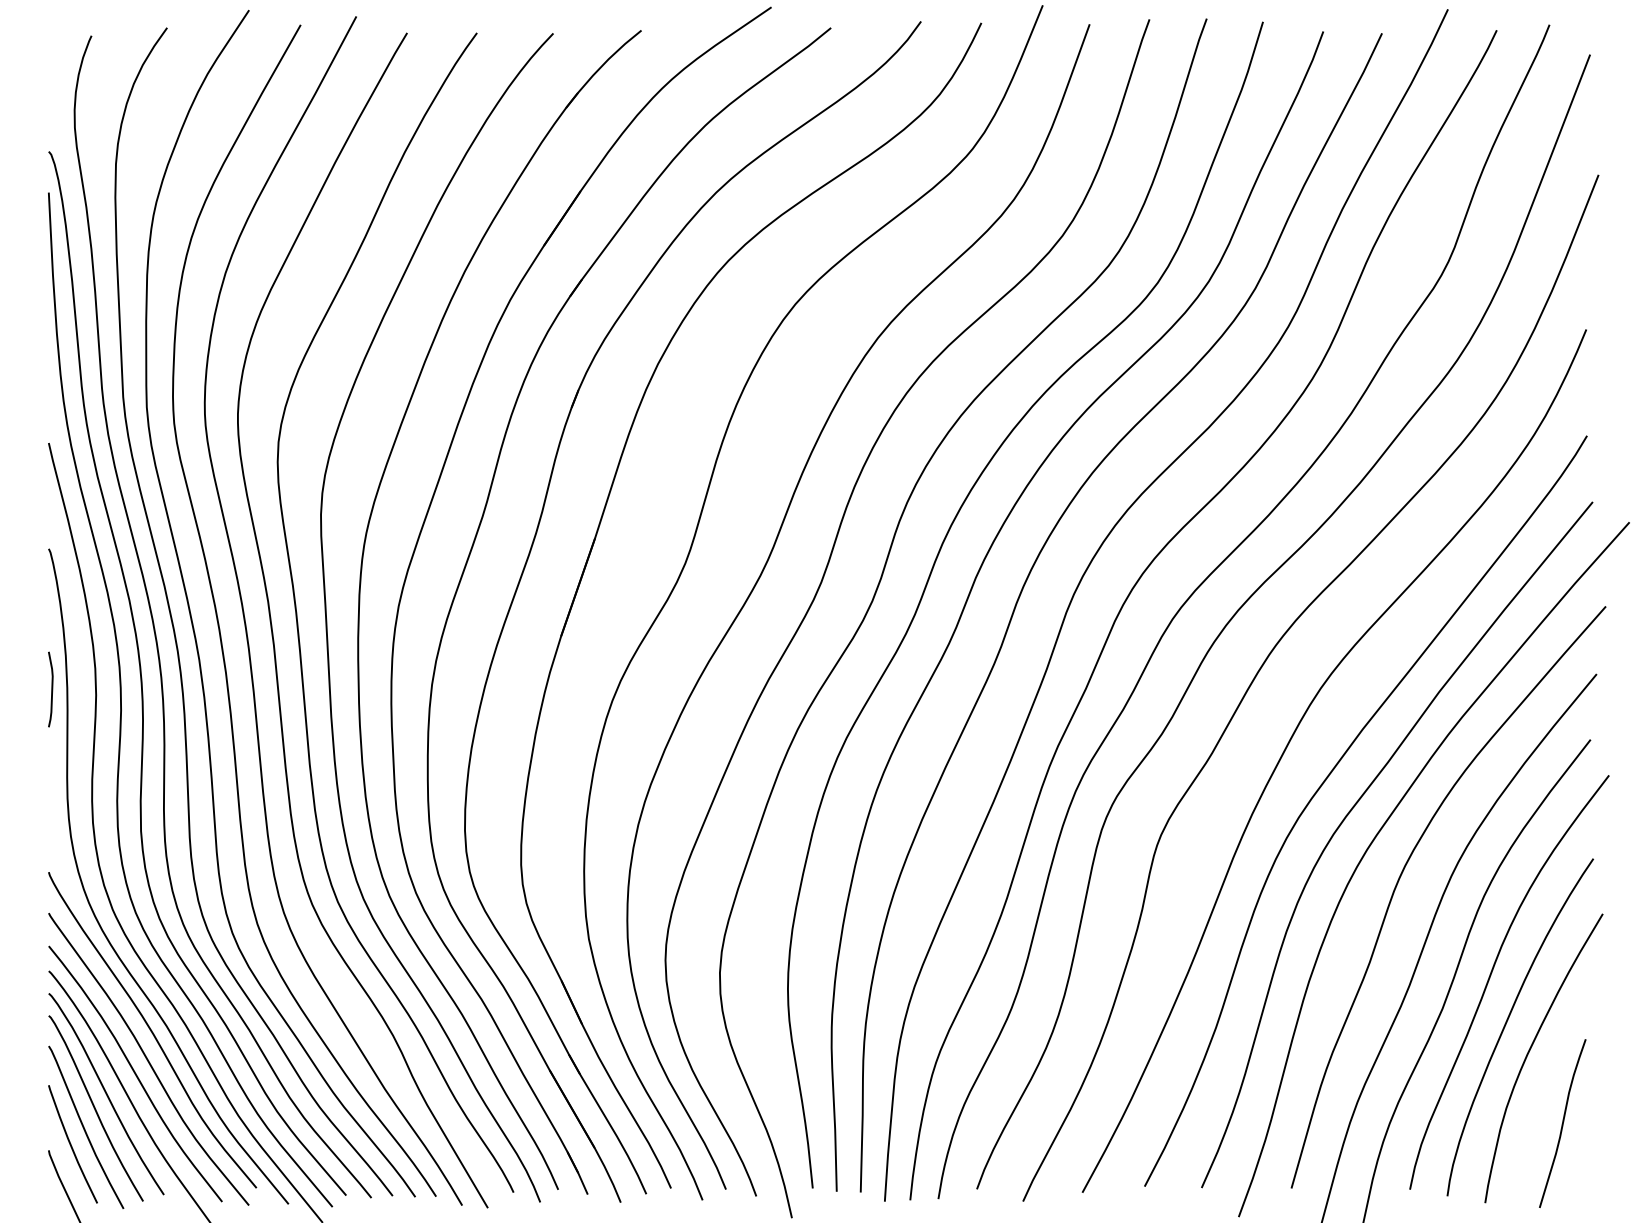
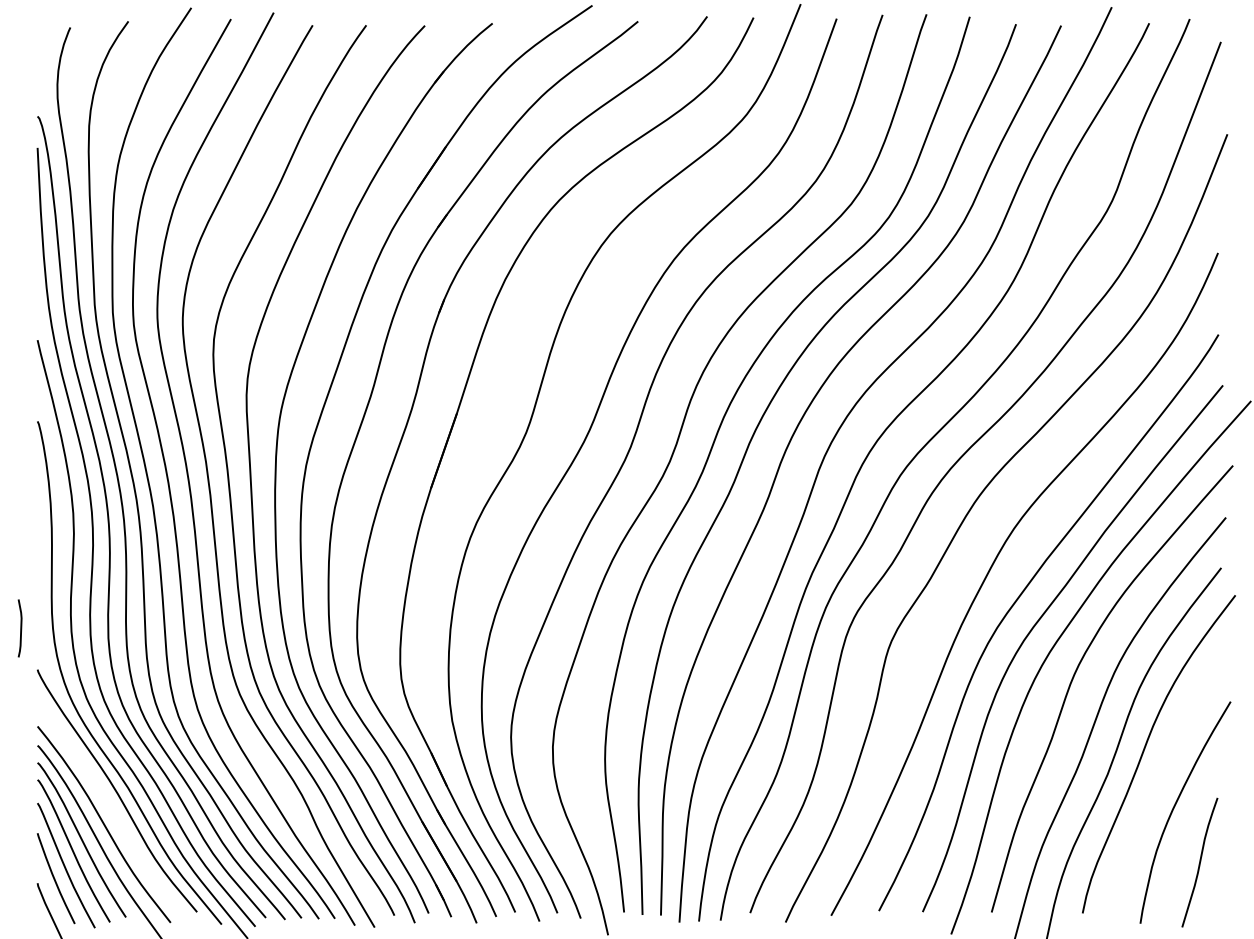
curve: (51, 689) -> (20, 628), moved
curve: (1508, 1020) -> (1158, 783), removed
curve: (147, 1058) -> (113, 812), removed

